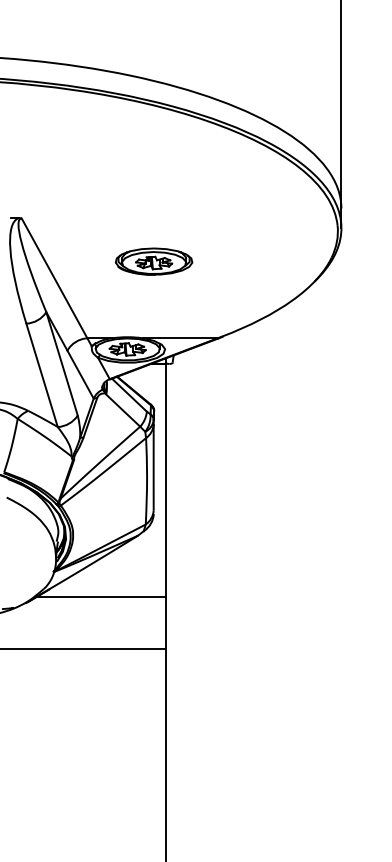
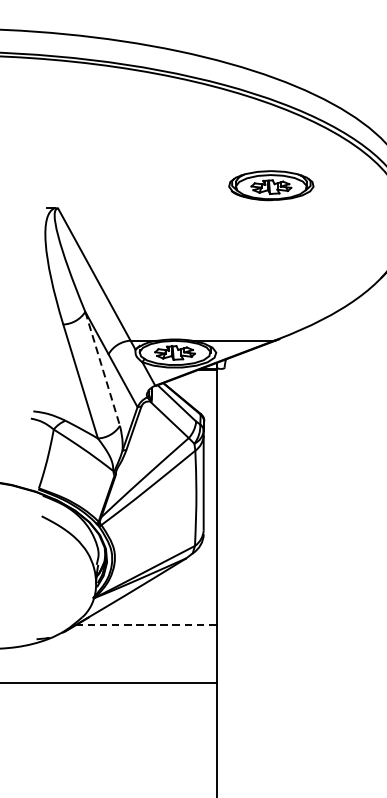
part: (153, 261) -> (270, 185), moved
line: (62, 364) -> (103, 369), solid -> dashed
line: (102, 596) -> (147, 625), solid -> dashed

